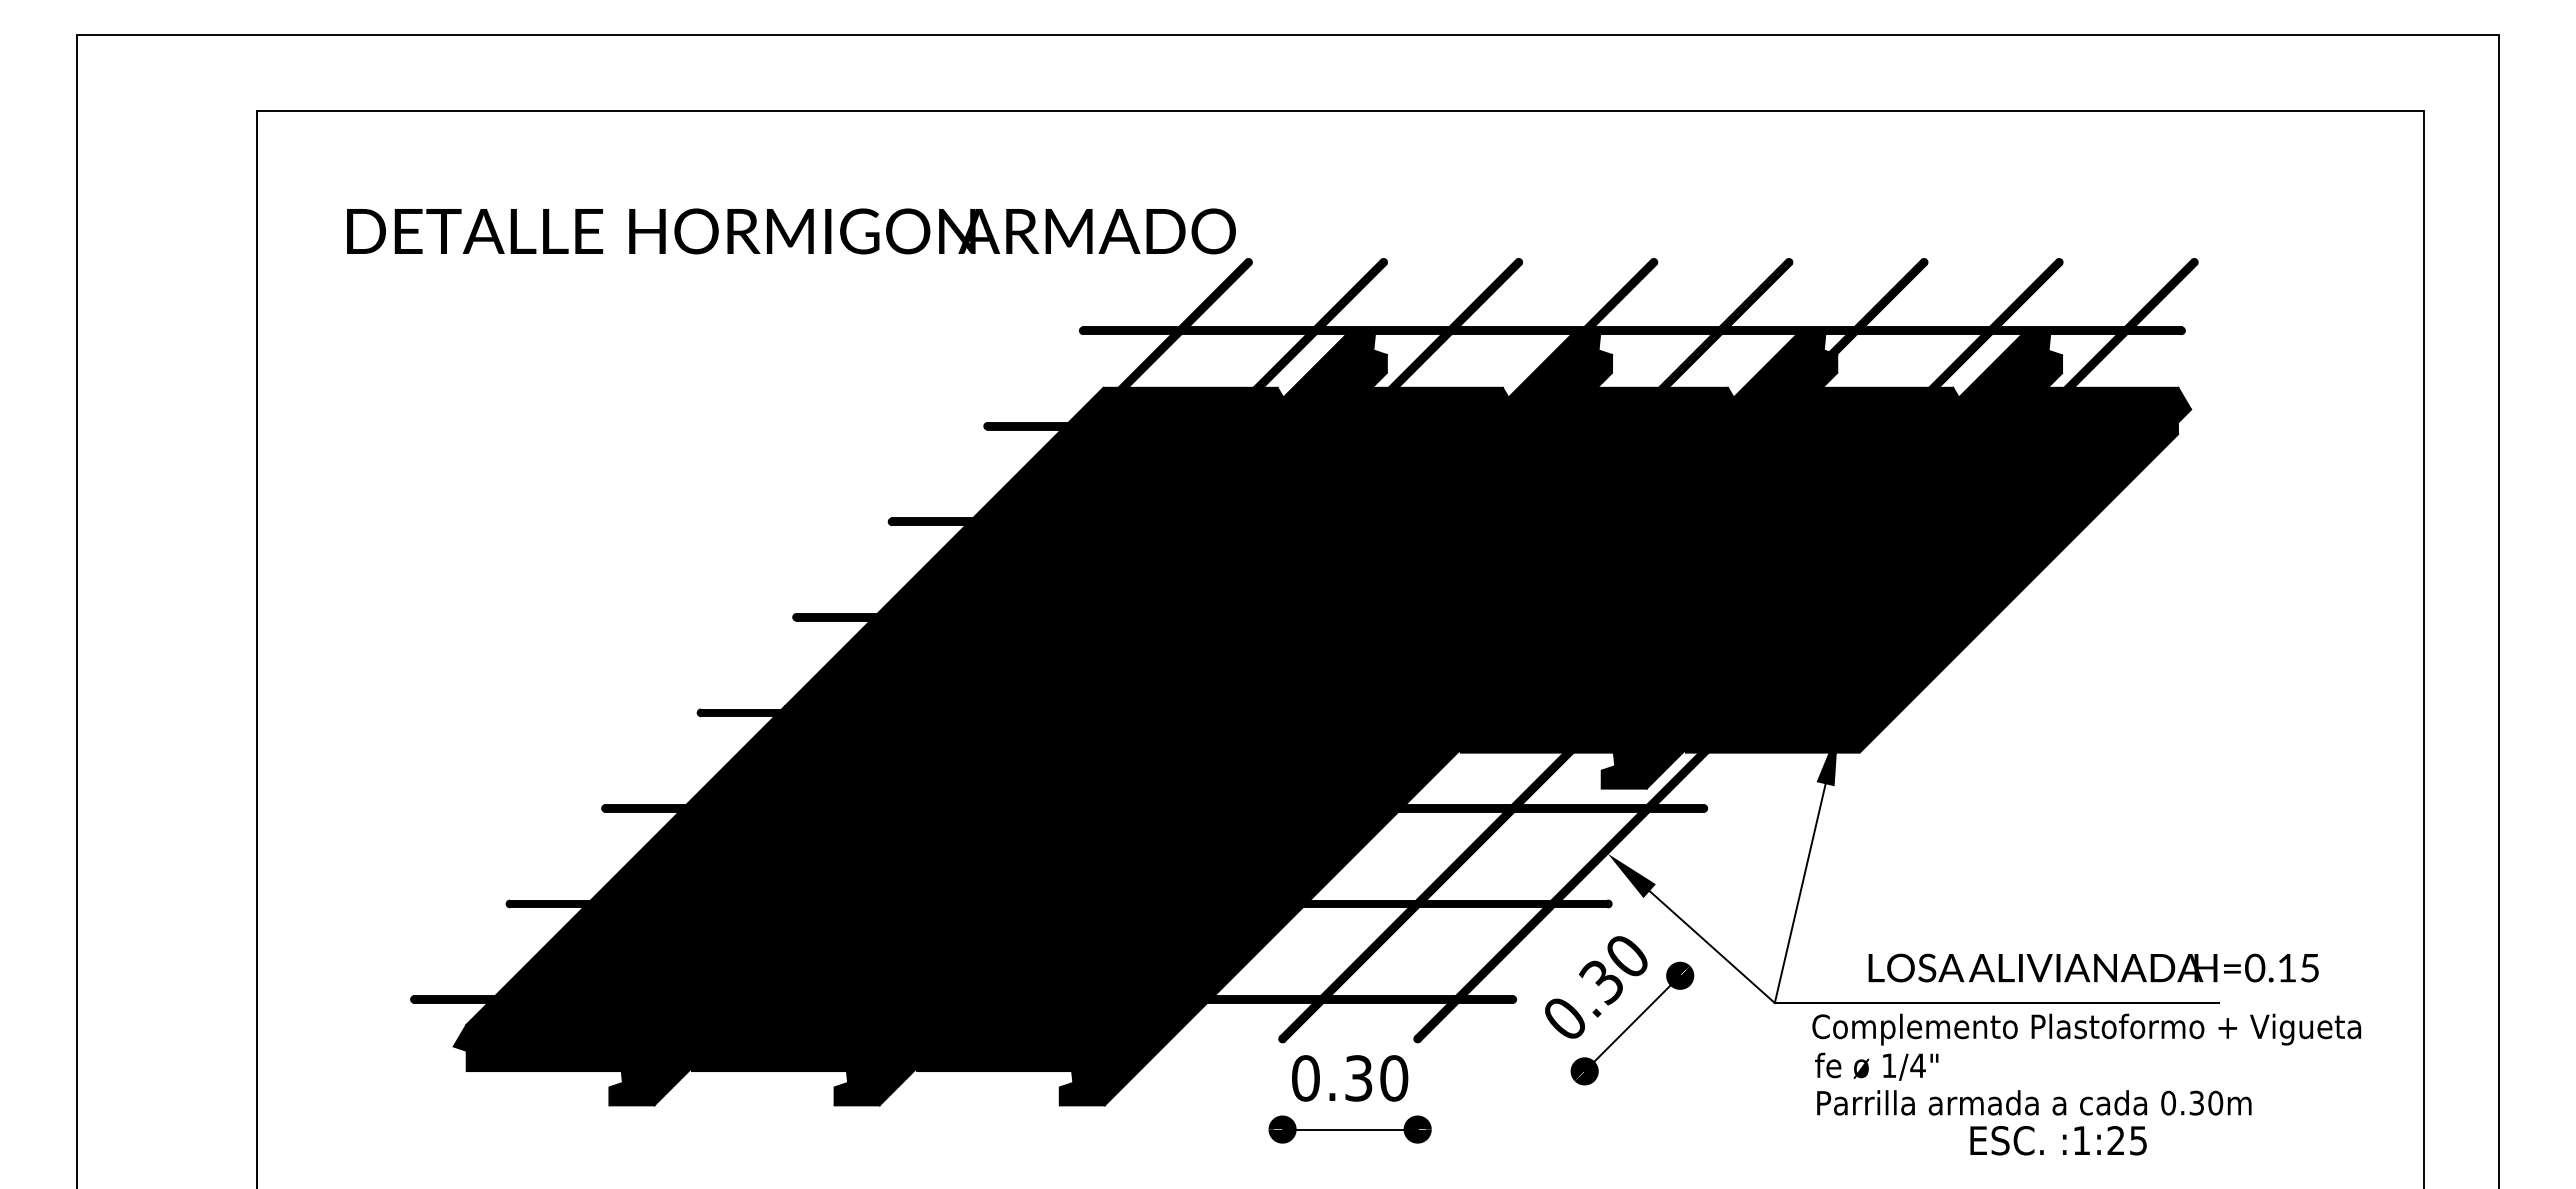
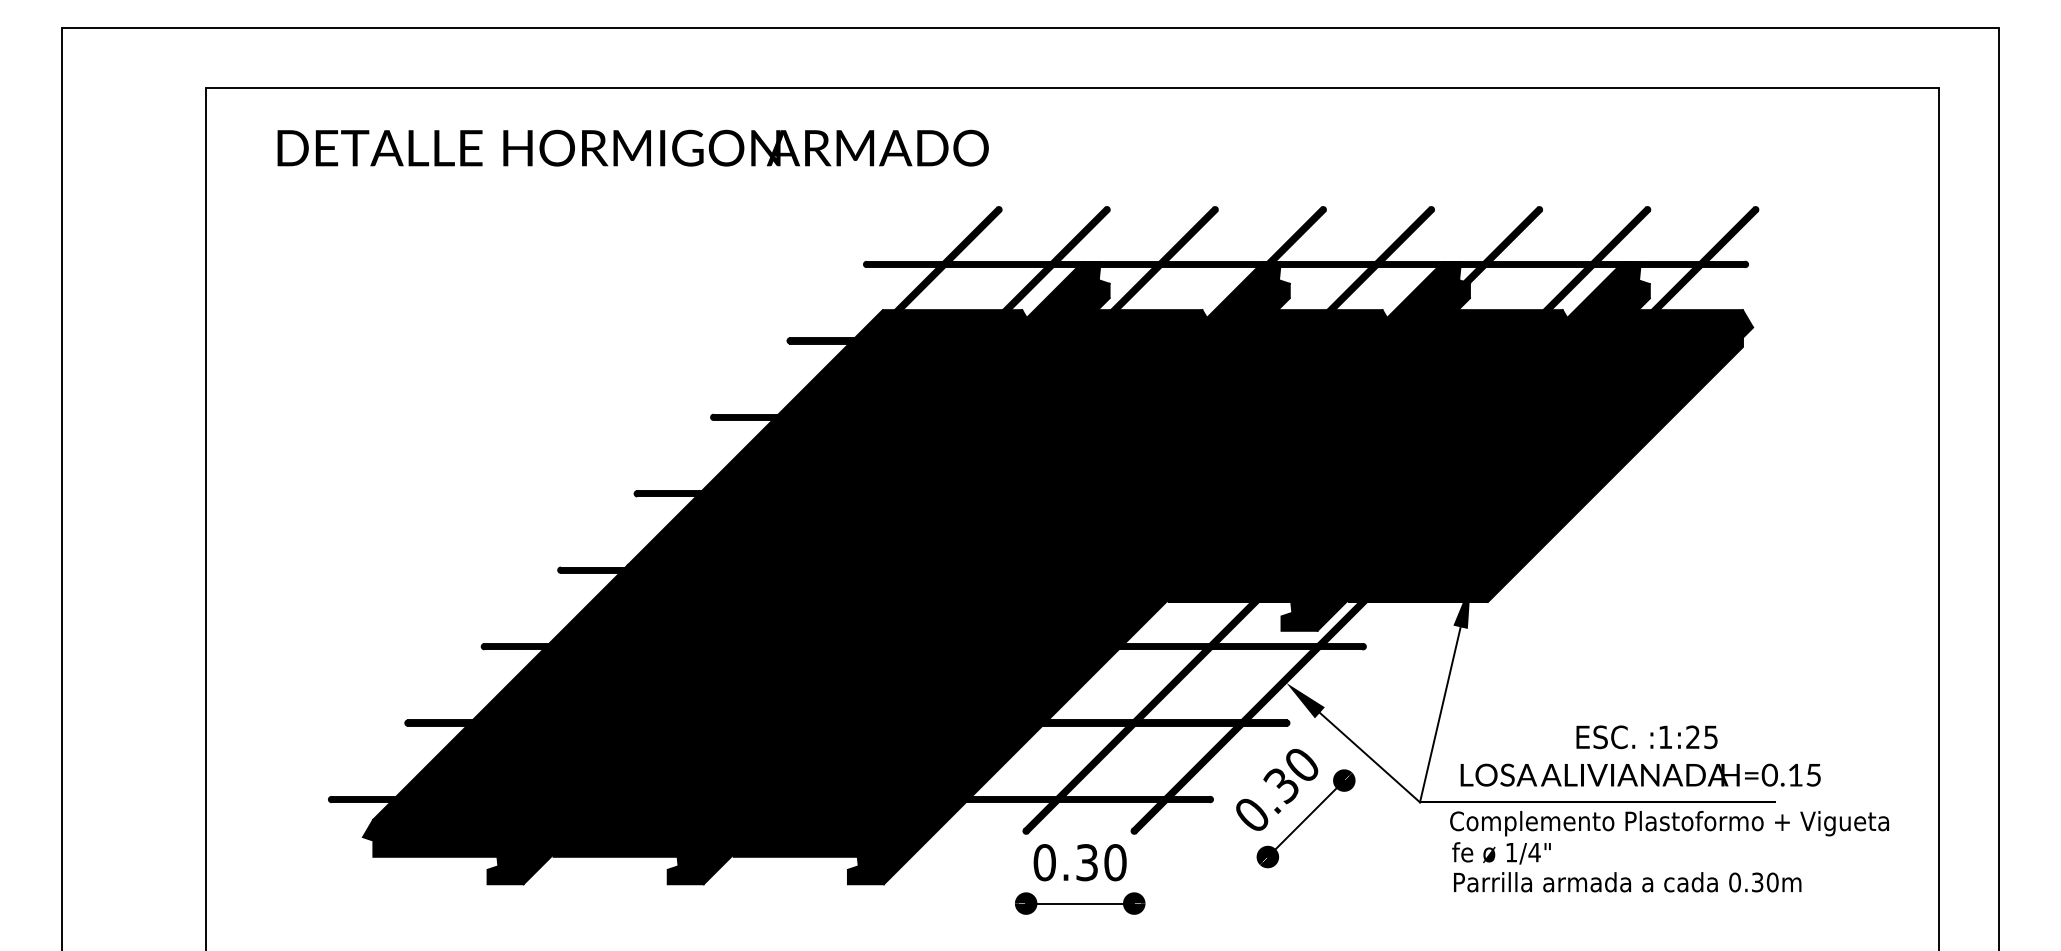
text: (791, 231) -> (633, 148), moved
text: (2093, 967) -> (1640, 774), moved
text: (2058, 1140) -> (1646, 737), moved

